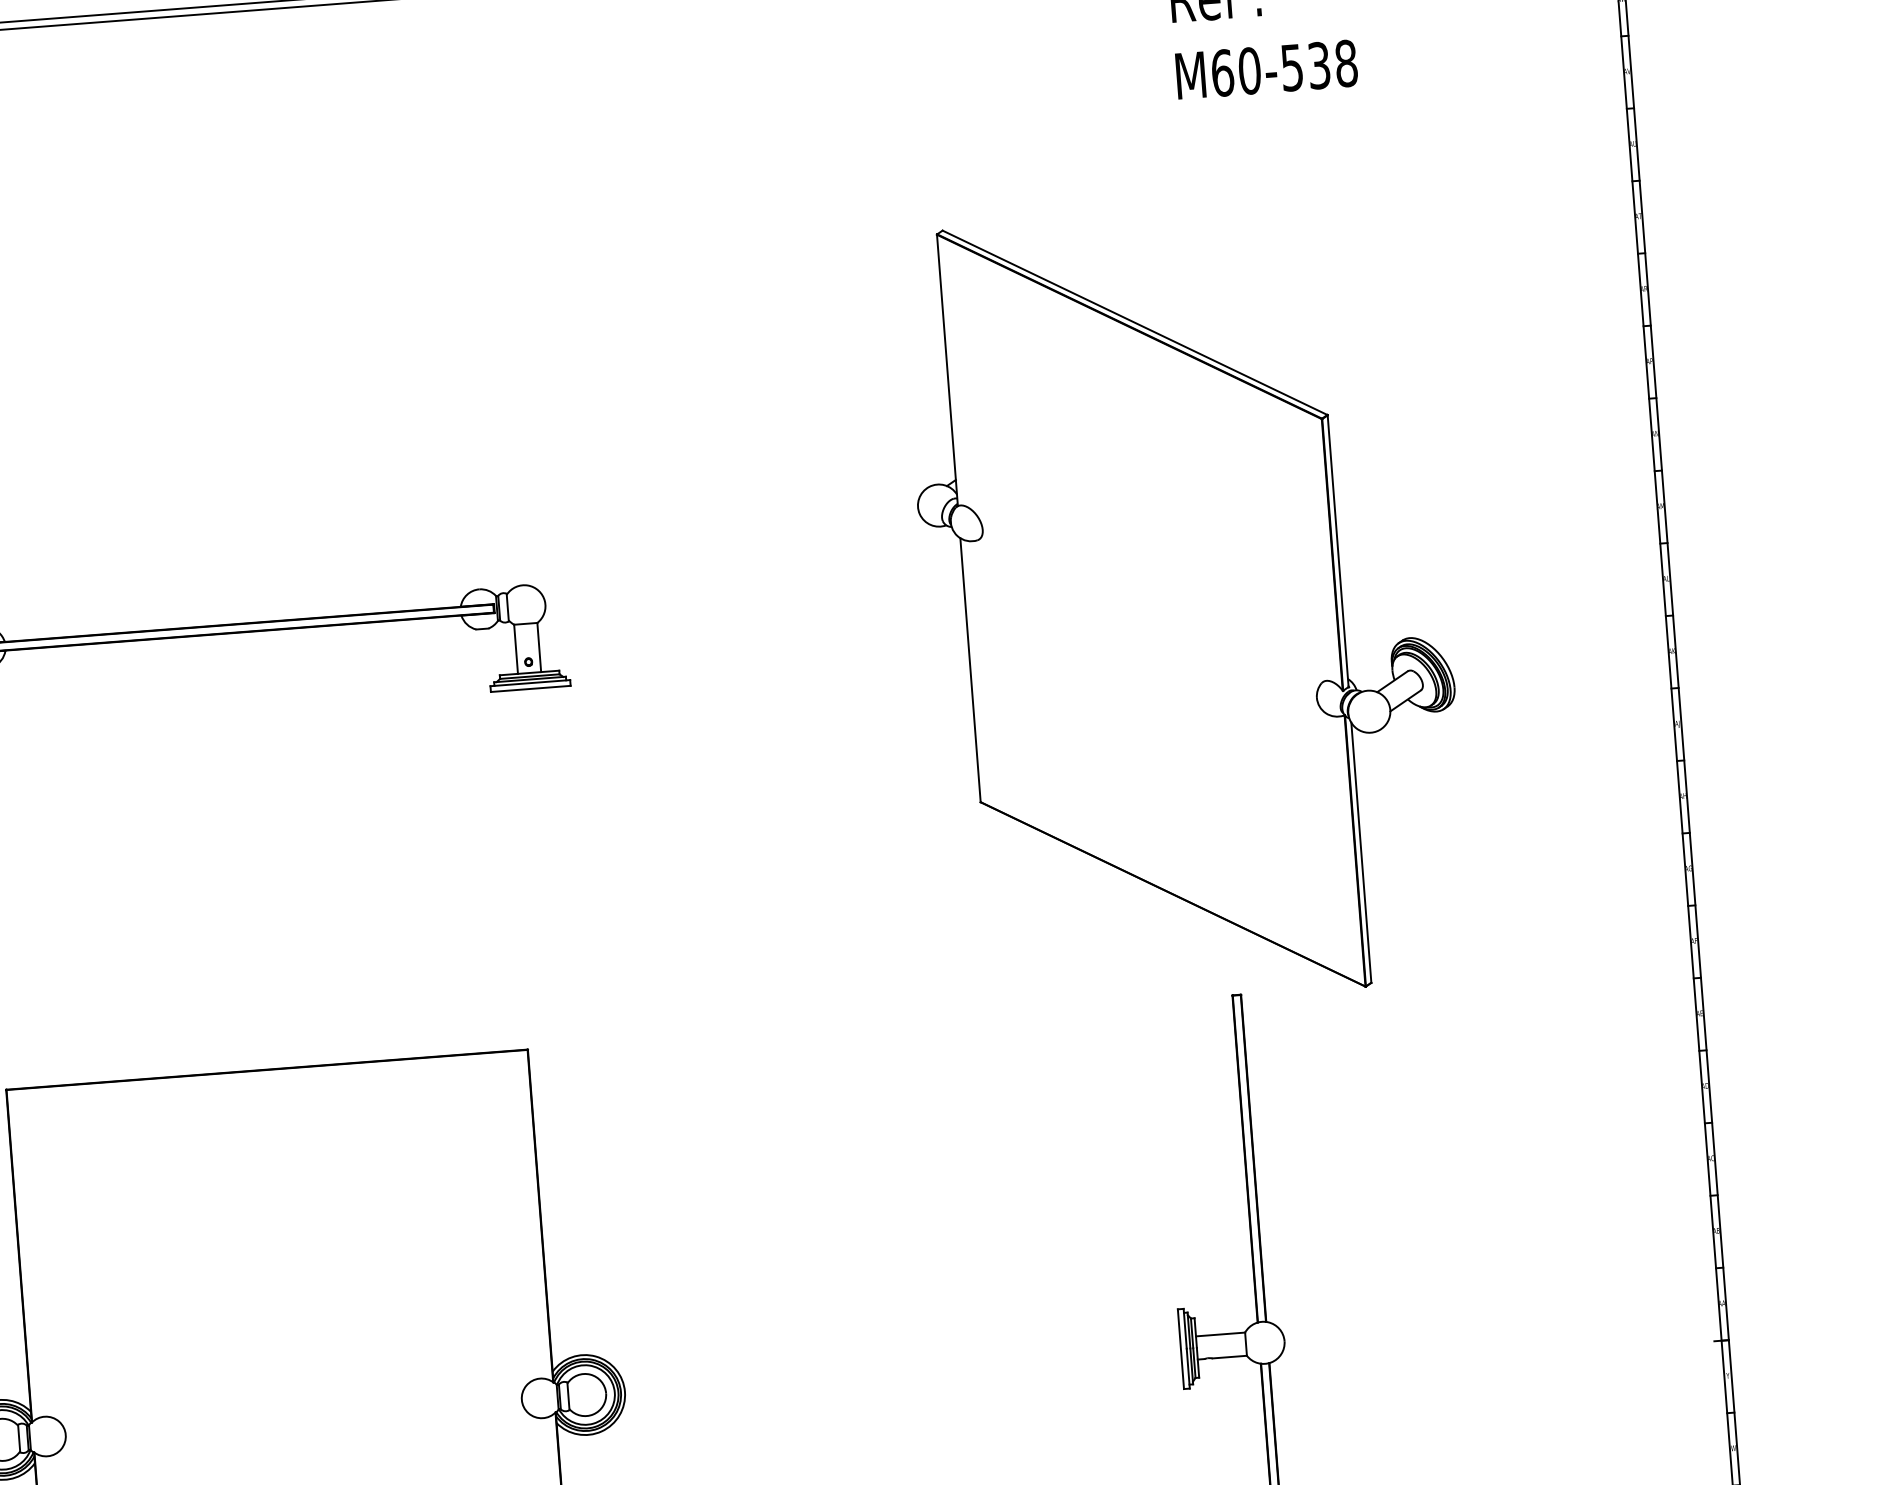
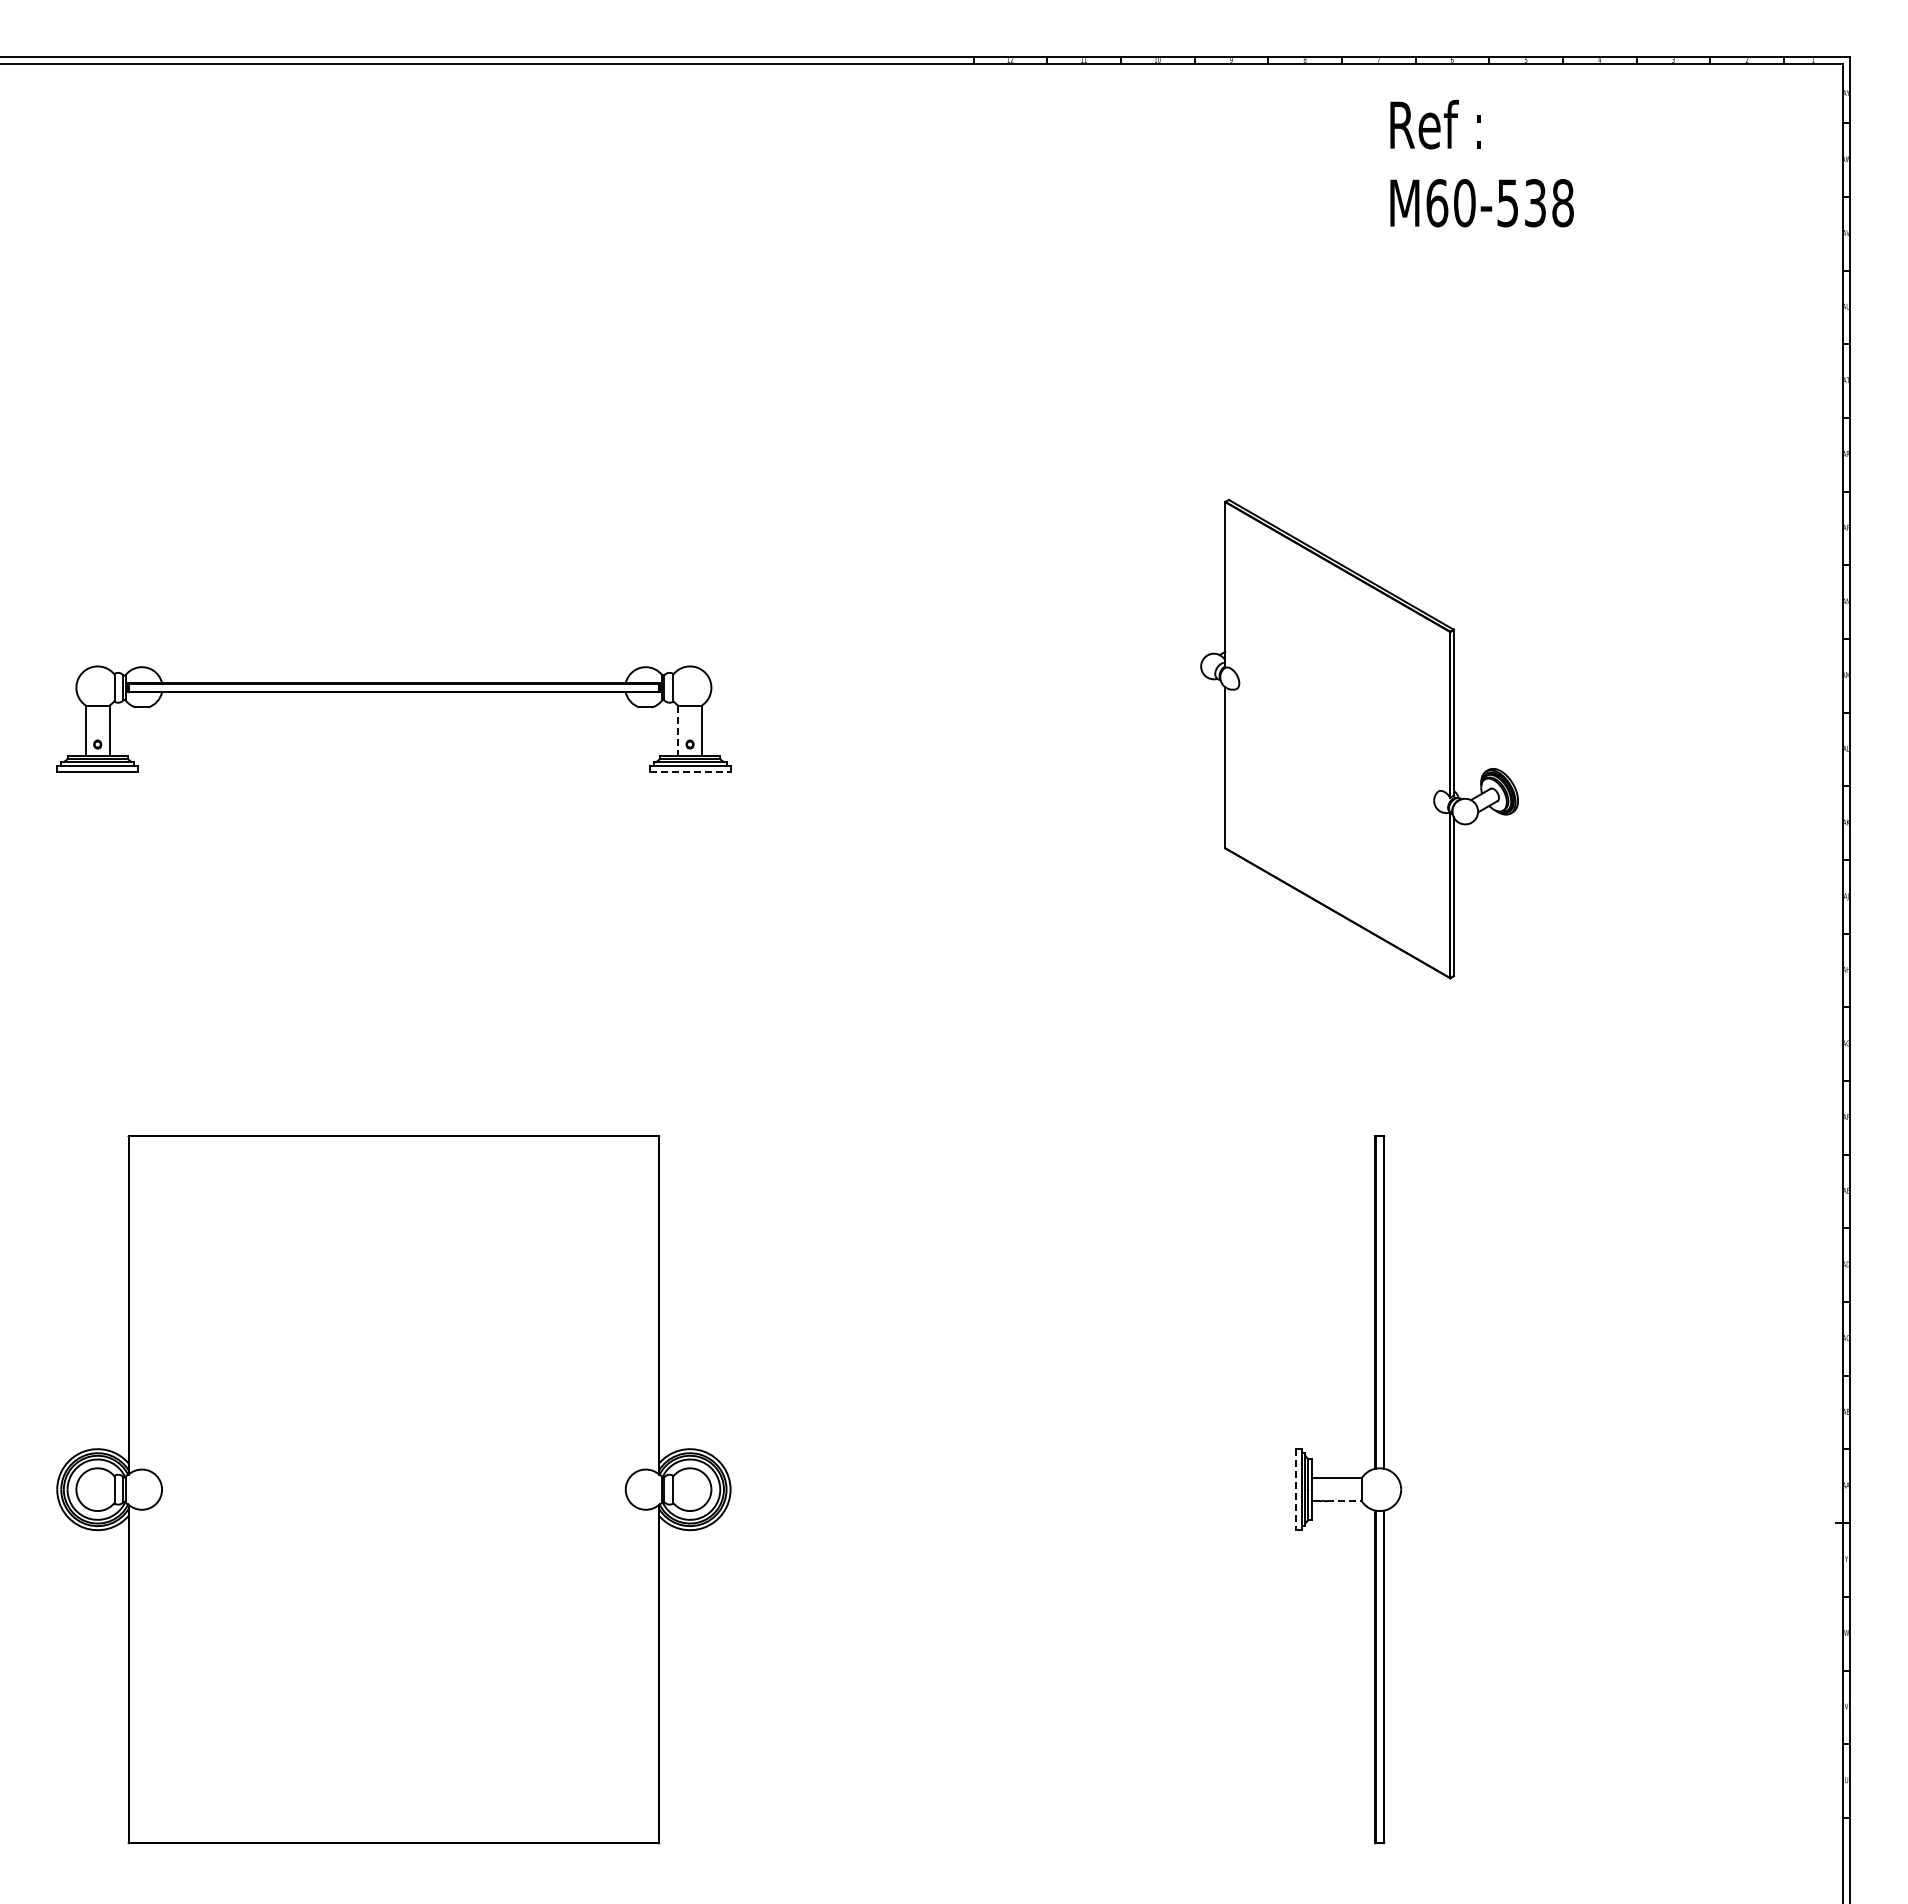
part: (1186, 605) -> (1359, 738), size x0.6
line: (516, 649) -> (678, 730), solid -> dashed
line: (531, 688) -> (690, 771), solid -> dashed
line: (1180, 1349) -> (1295, 1489), solid -> dashed
line: (1230, 1357) -> (1345, 1501), solid -> dashed

